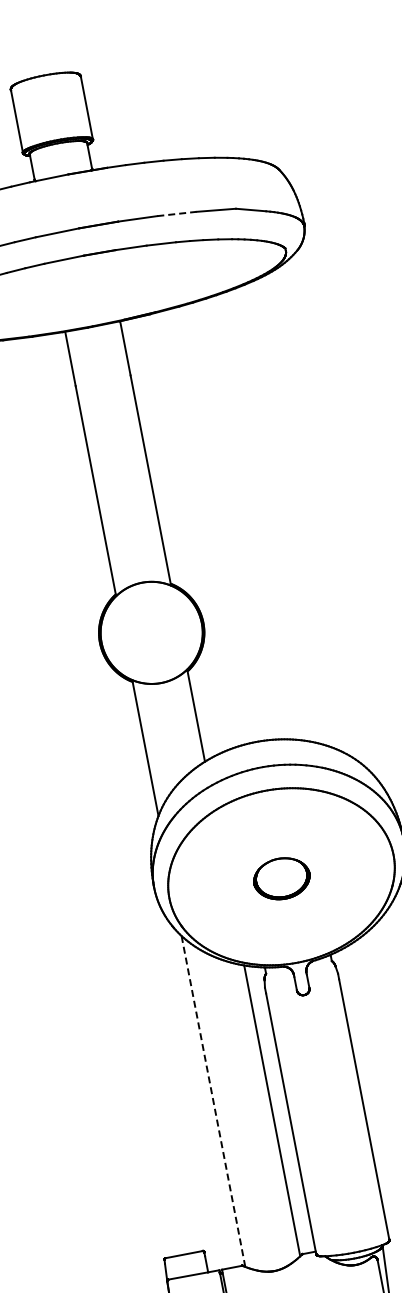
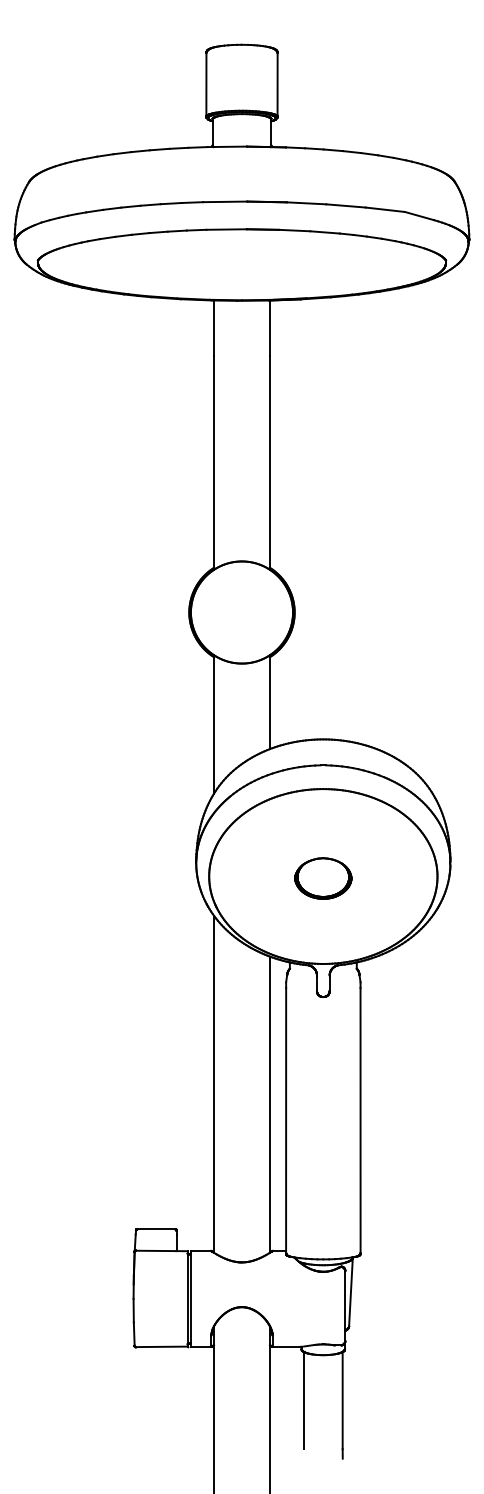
line: (176, 213) -> (345, 205), dashed -> solid
line: (213, 1101) -> (214, 1084), dashed -> solid

